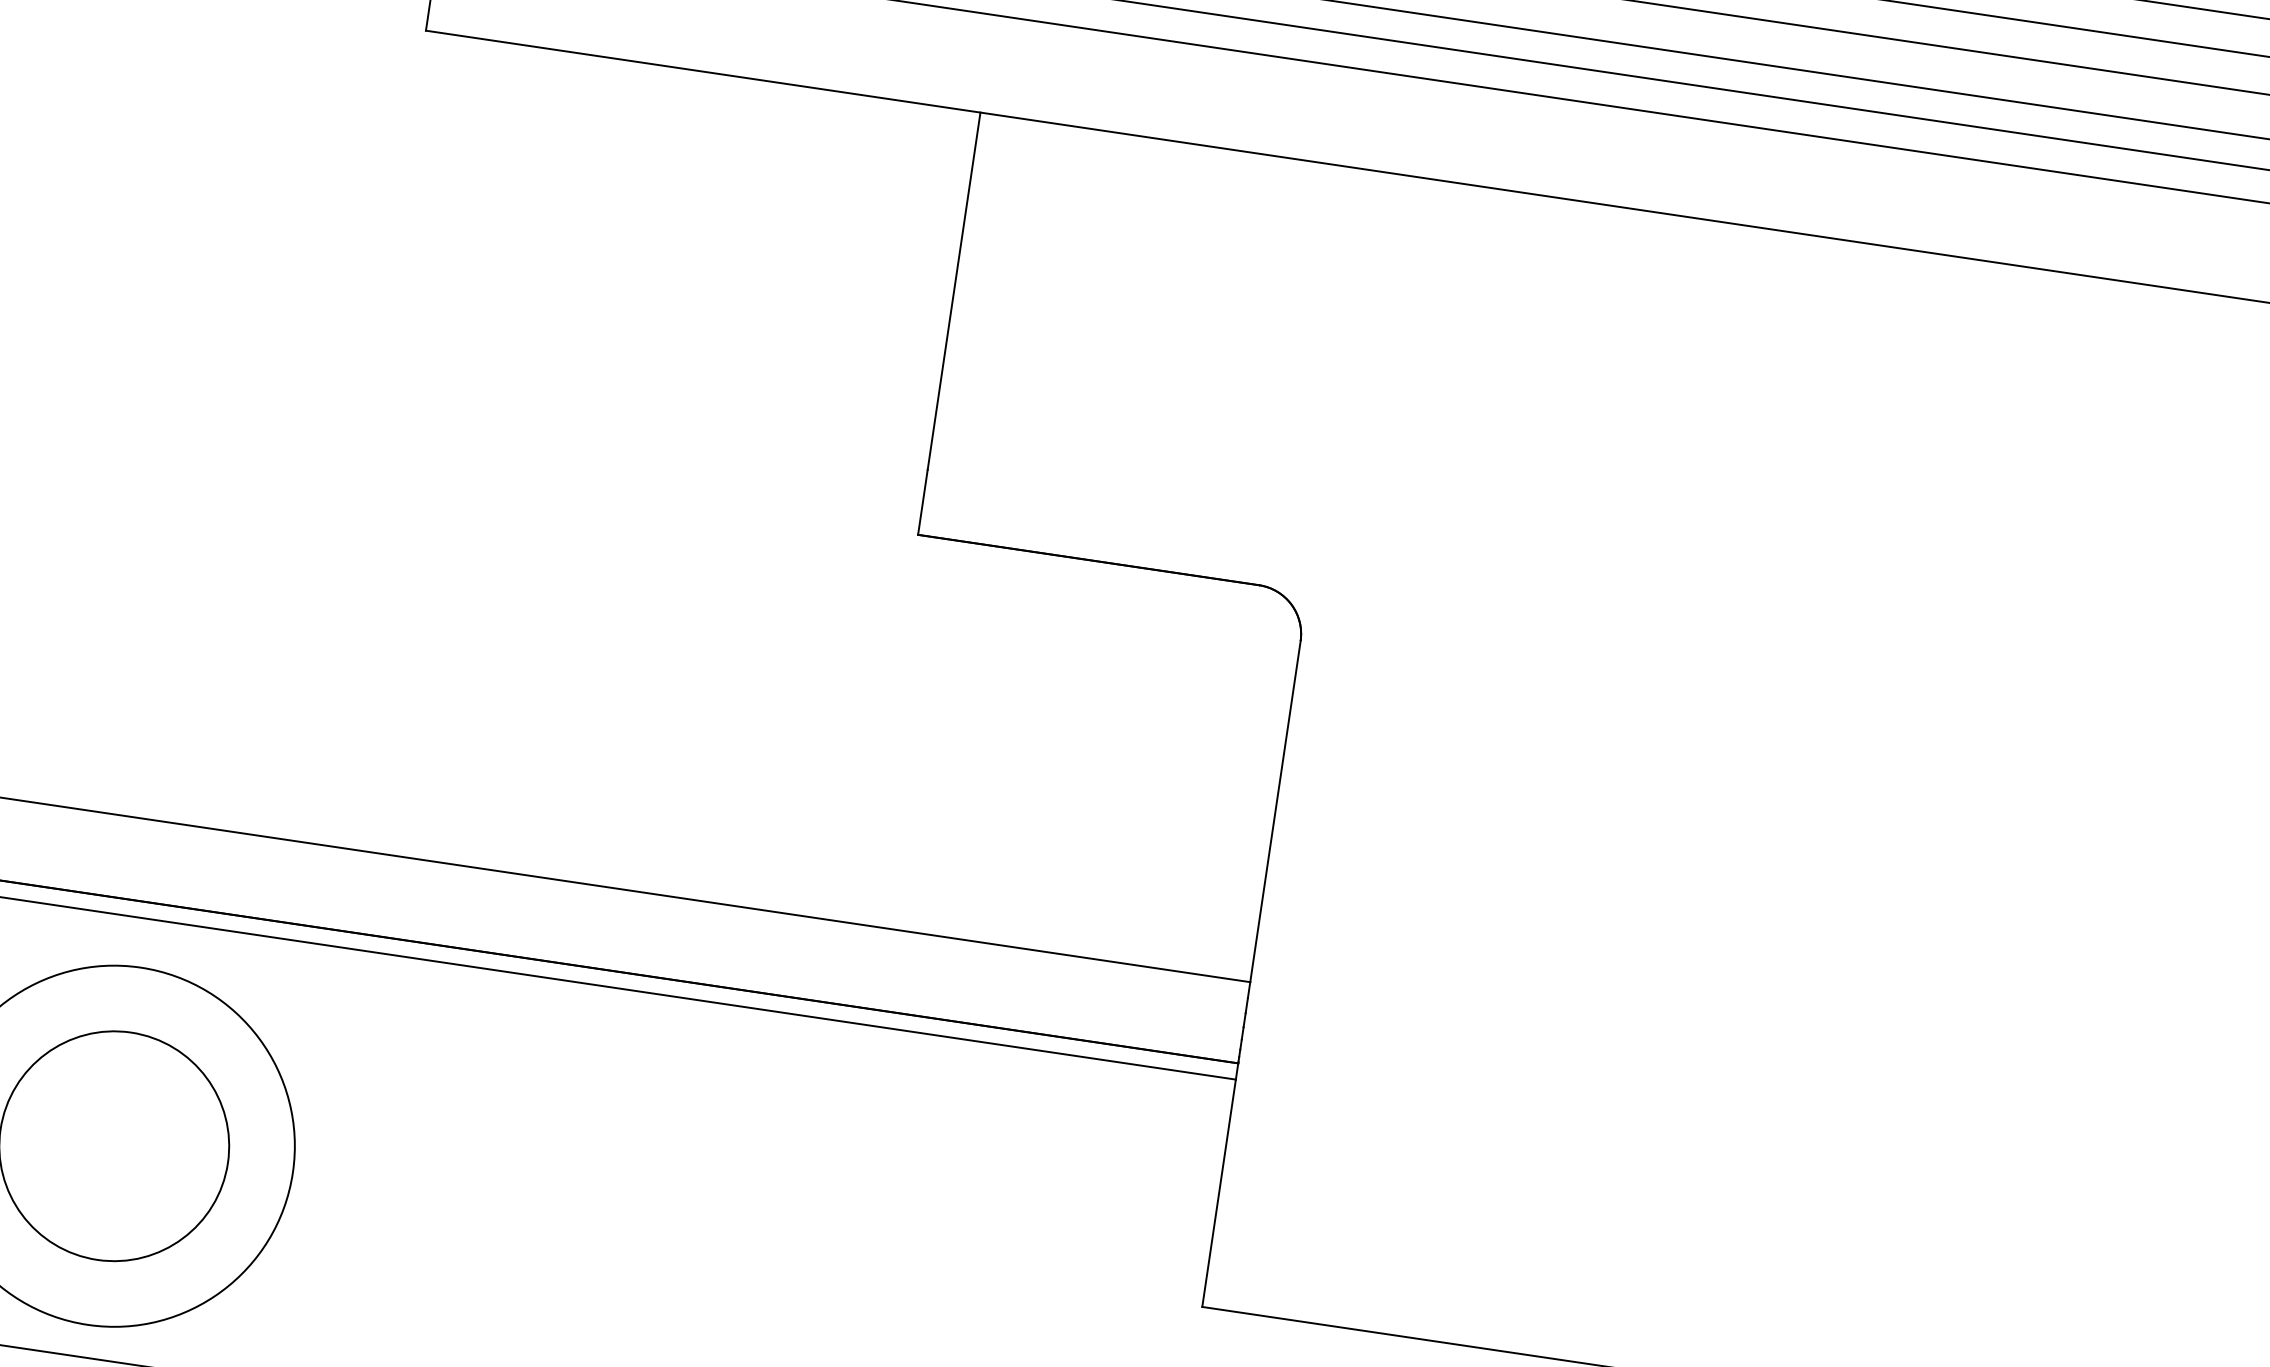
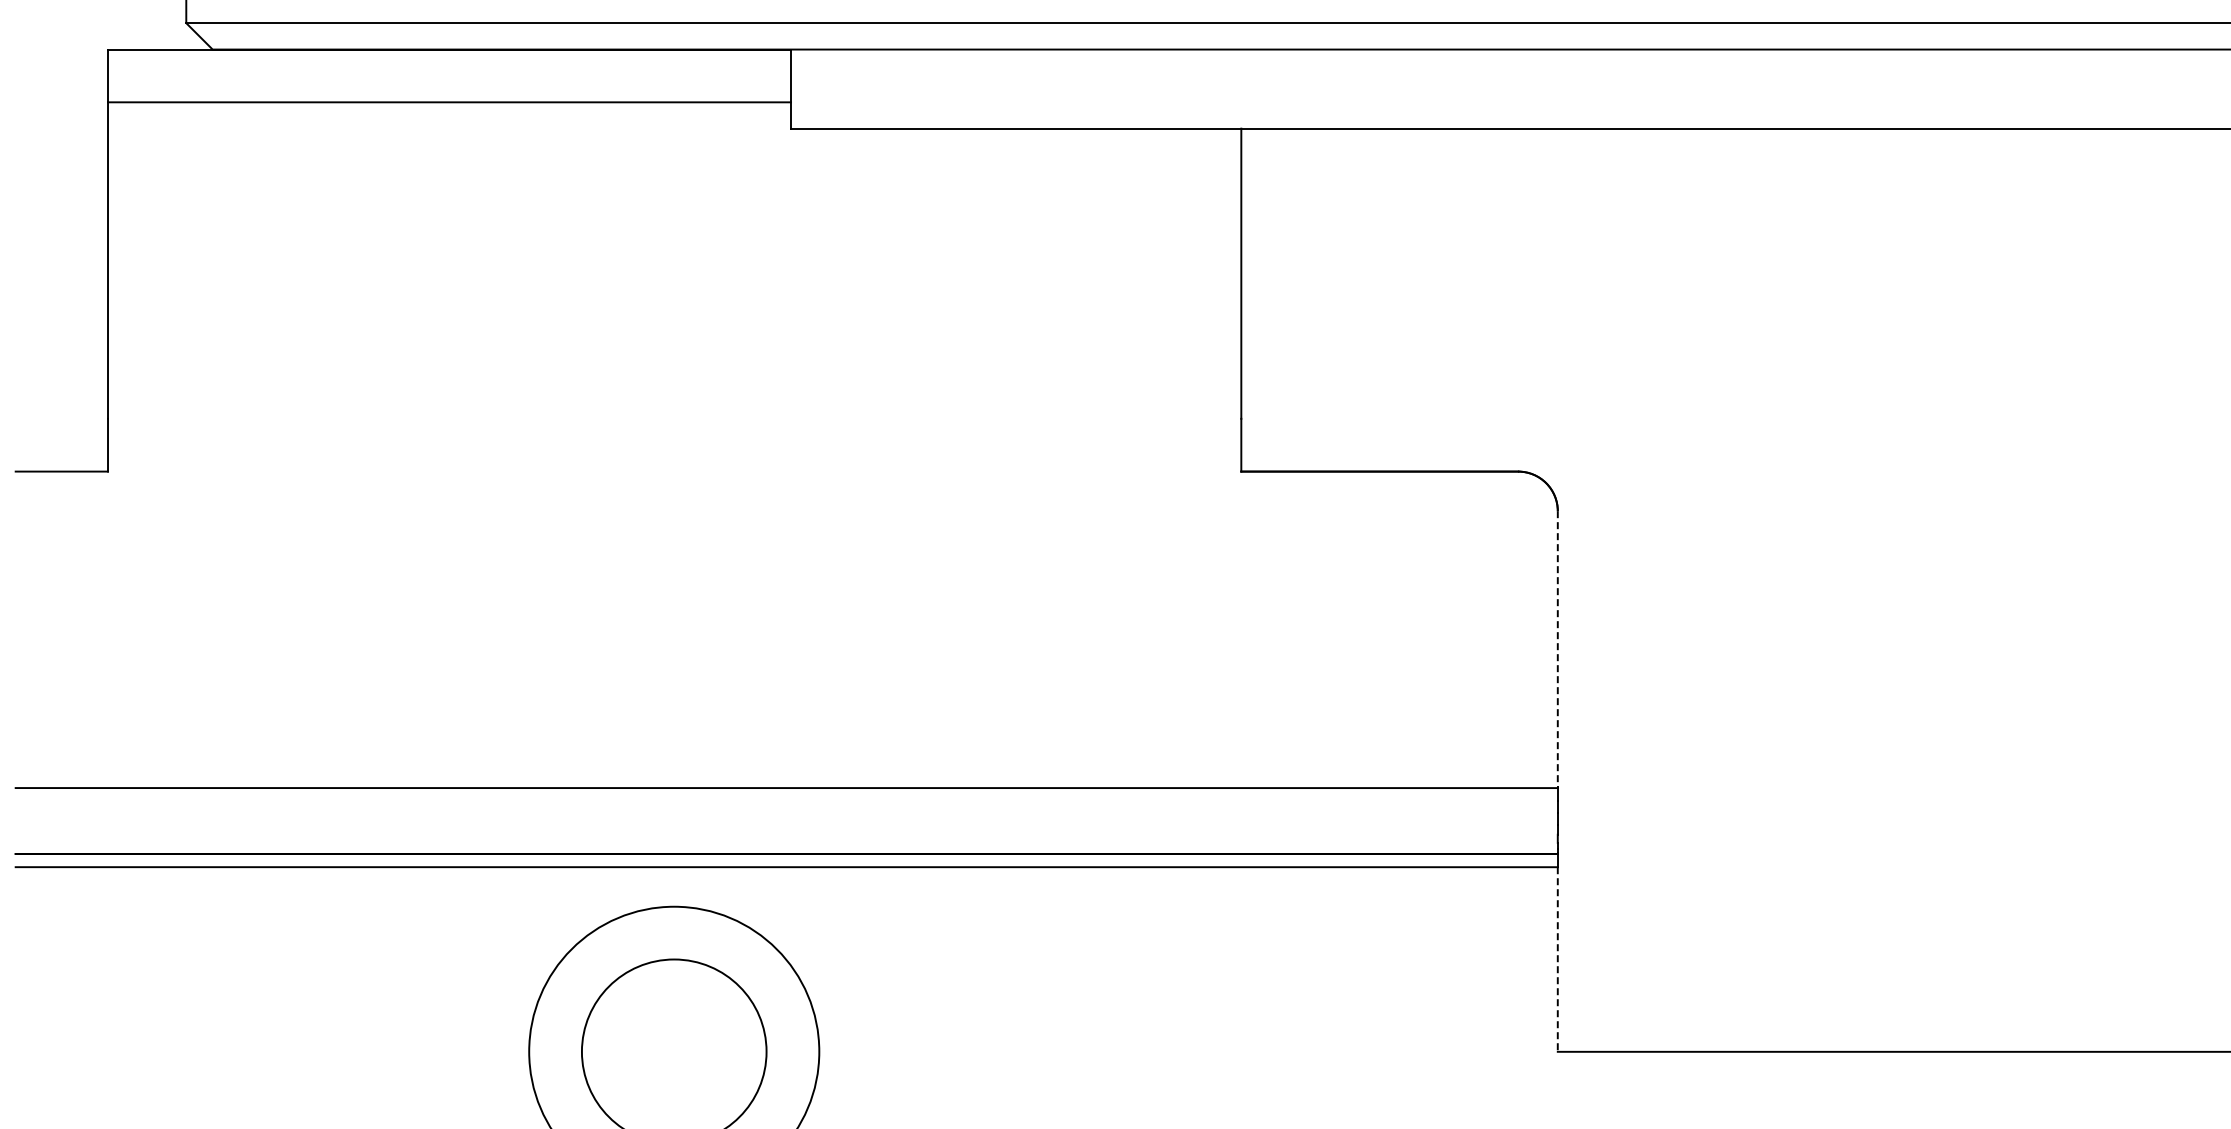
line: (1274, 812) -> (1557, 650), solid -> dashed
line: (1218, 1194) -> (1557, 960), solid -> dashed

